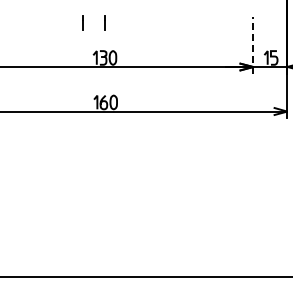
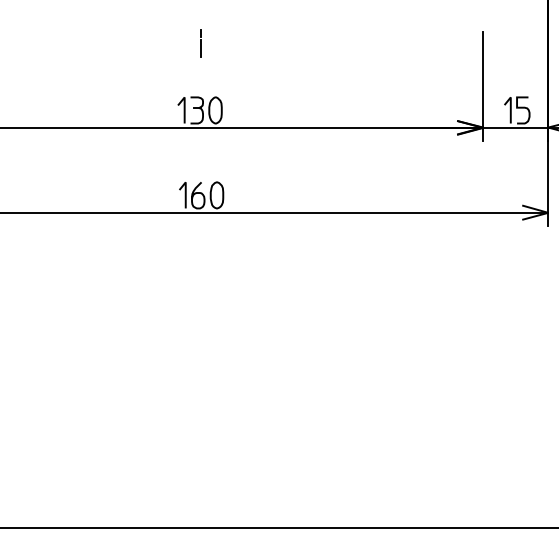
line: (82, 22) -> (157, 42), removed
line: (253, 44) -> (483, 84), dashed -> solid

